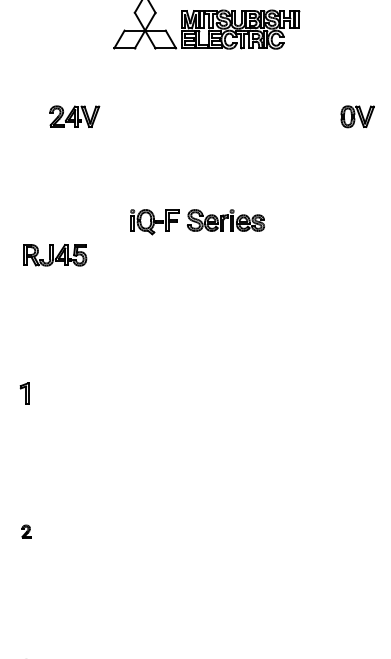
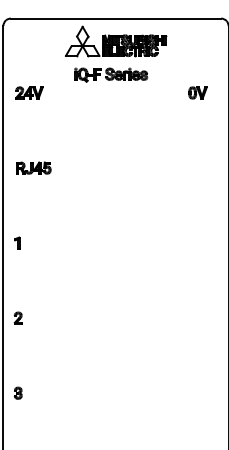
part: (74, 115) -> (29, 92), moved
part: (198, 220) -> (111, 74), moved
part: (24, 530) -> (17, 317), size x1.67

